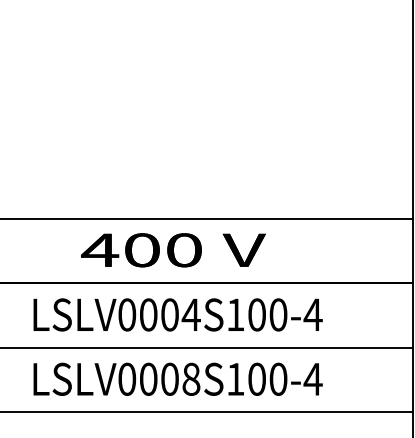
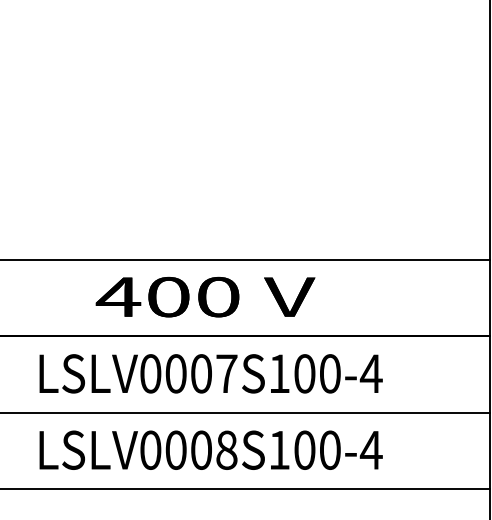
text: (191, 314) -> (226, 373), LSLV0004S100-4 -> LSLV0007S100-4

